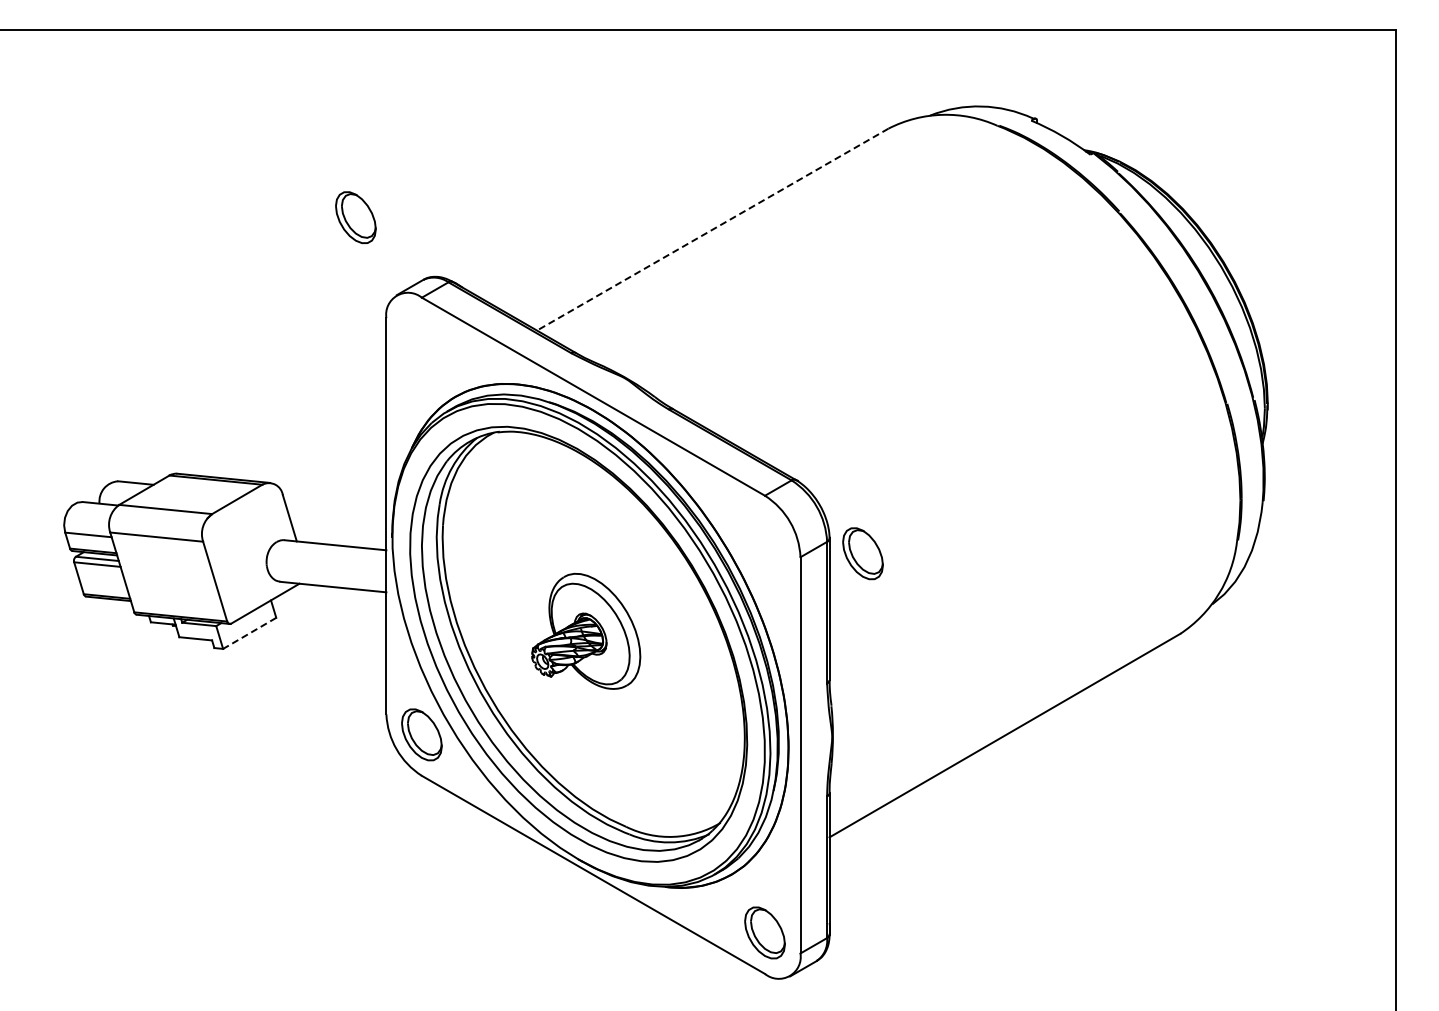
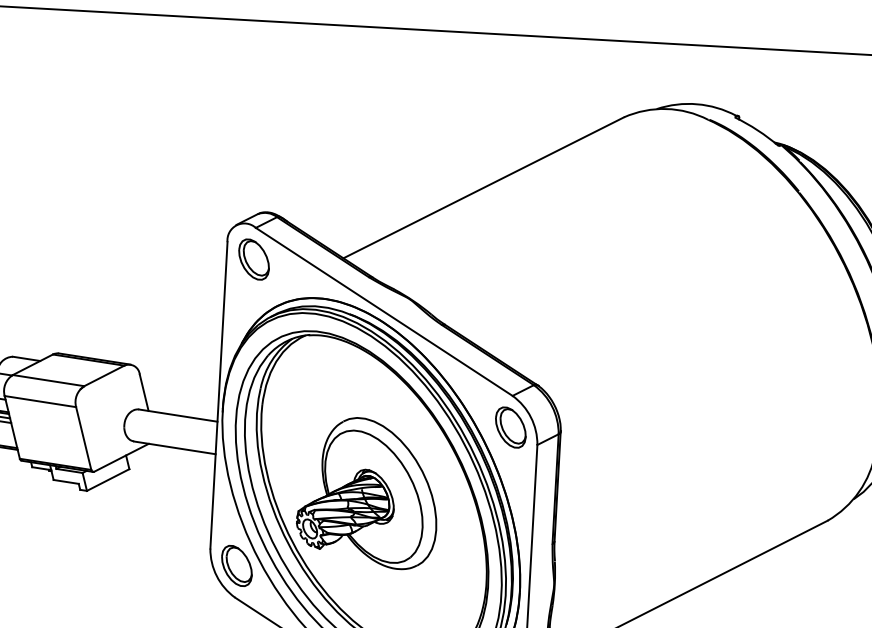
part: (355, 217) -> (253, 259), moved
line: (712, 229) -> (483, 187), dashed -> solid
part: (862, 553) -> (510, 427), moved
part: (586, 631) -> (368, 493), size x1.67
line: (249, 633) -> (108, 480), dashed -> solid

